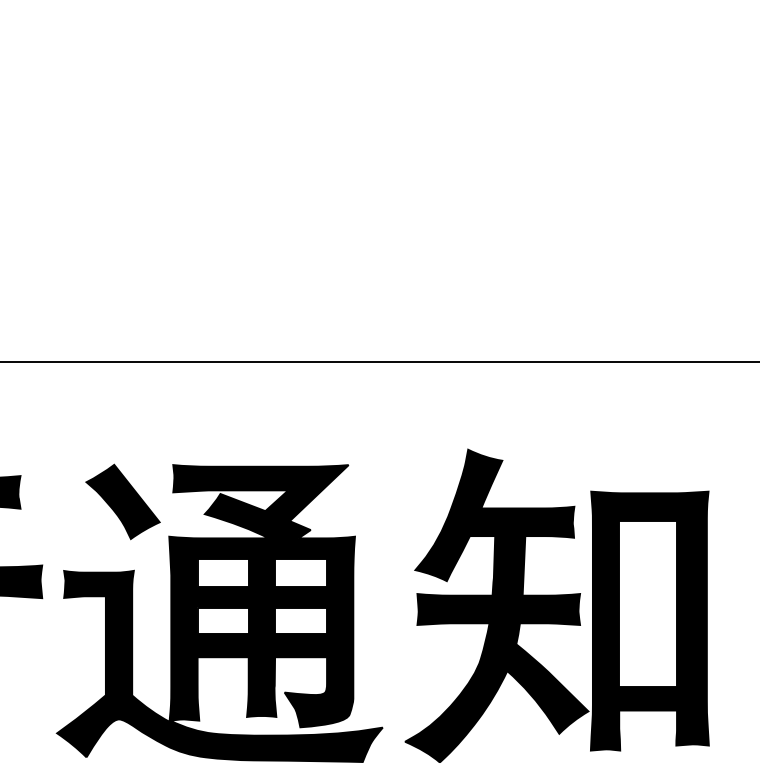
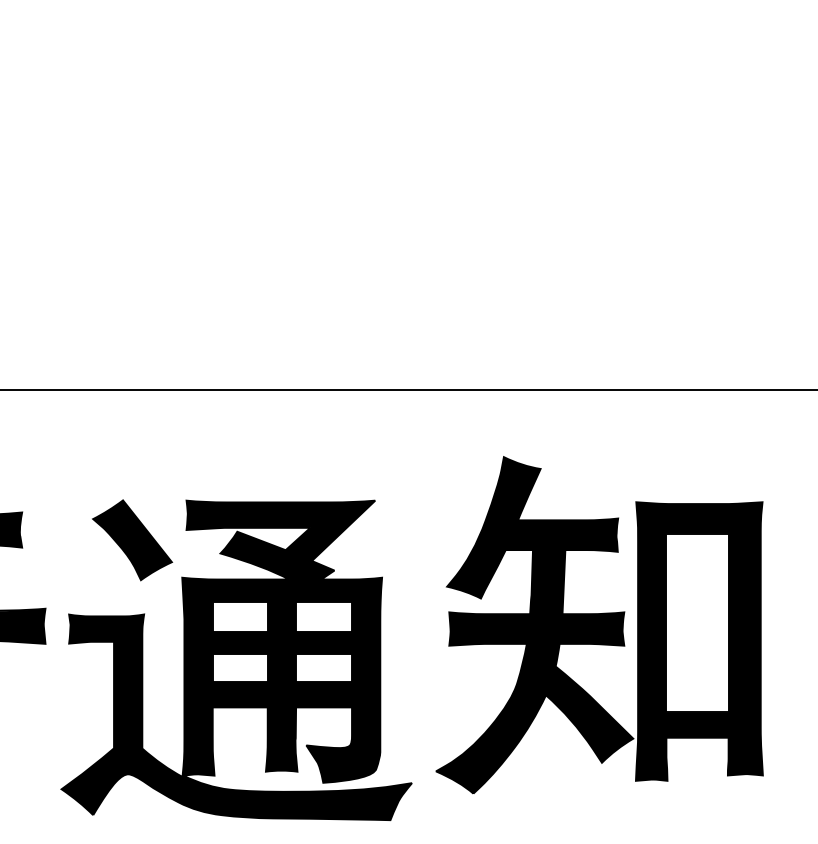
part: (557, 606) -> (599, 625), moved

